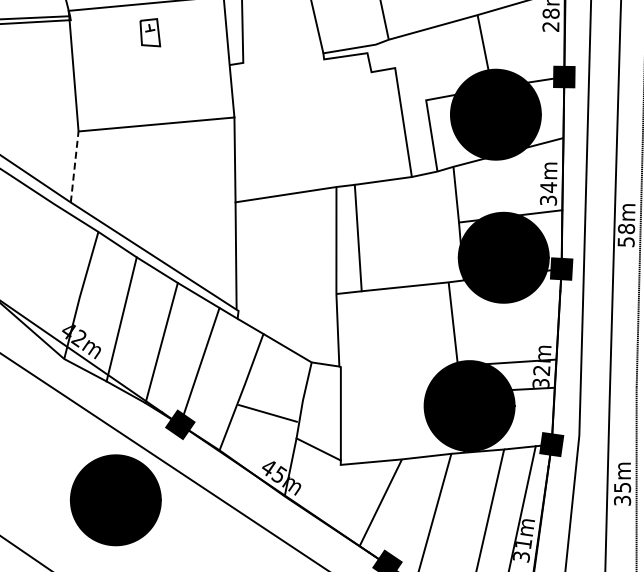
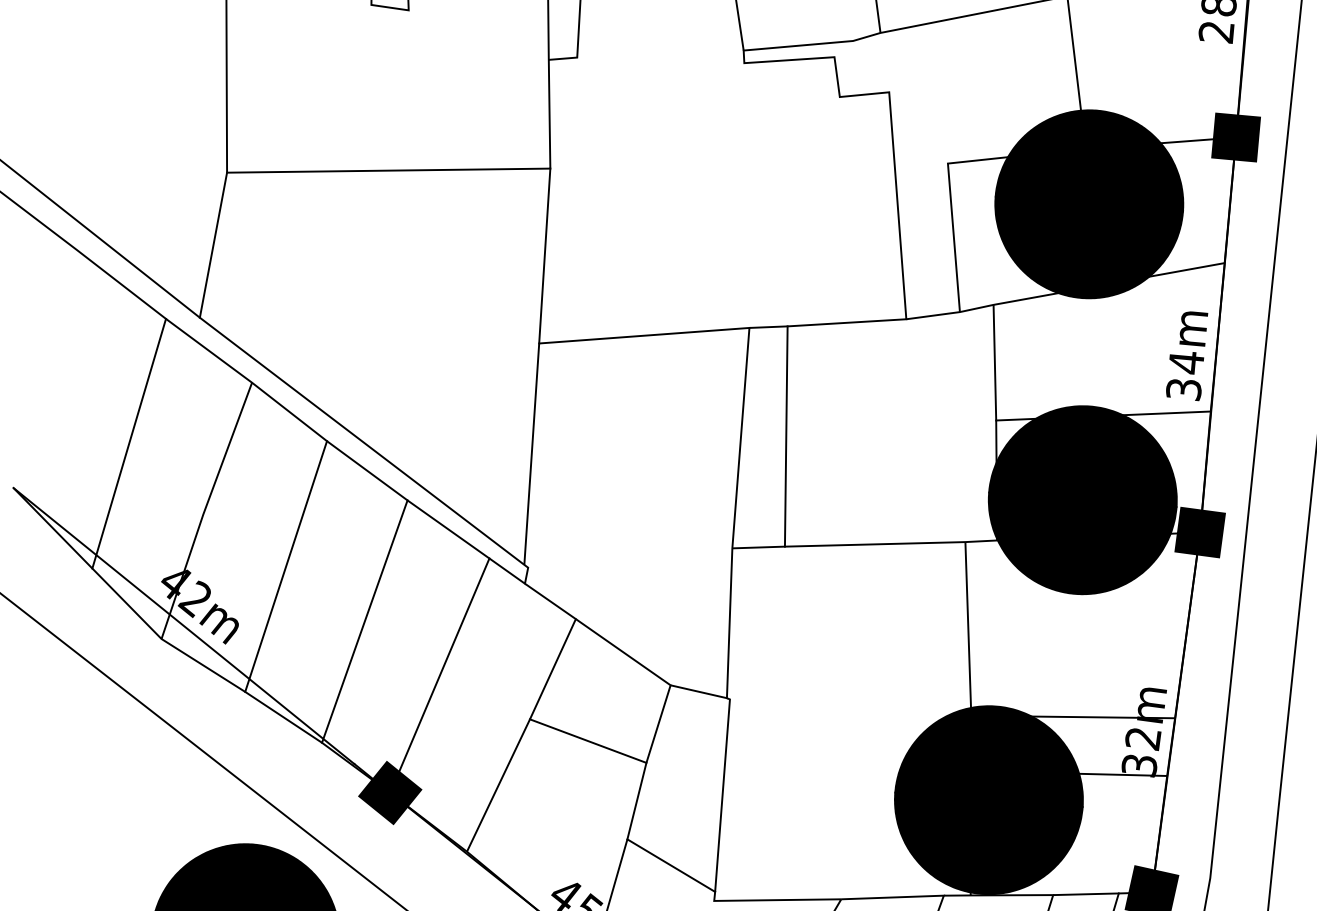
line: (74, 166) -> (213, 244), dashed -> solid
line: (41, 265) -> (129, 442), added
line: (267, 413) -> (587, 741), moved

